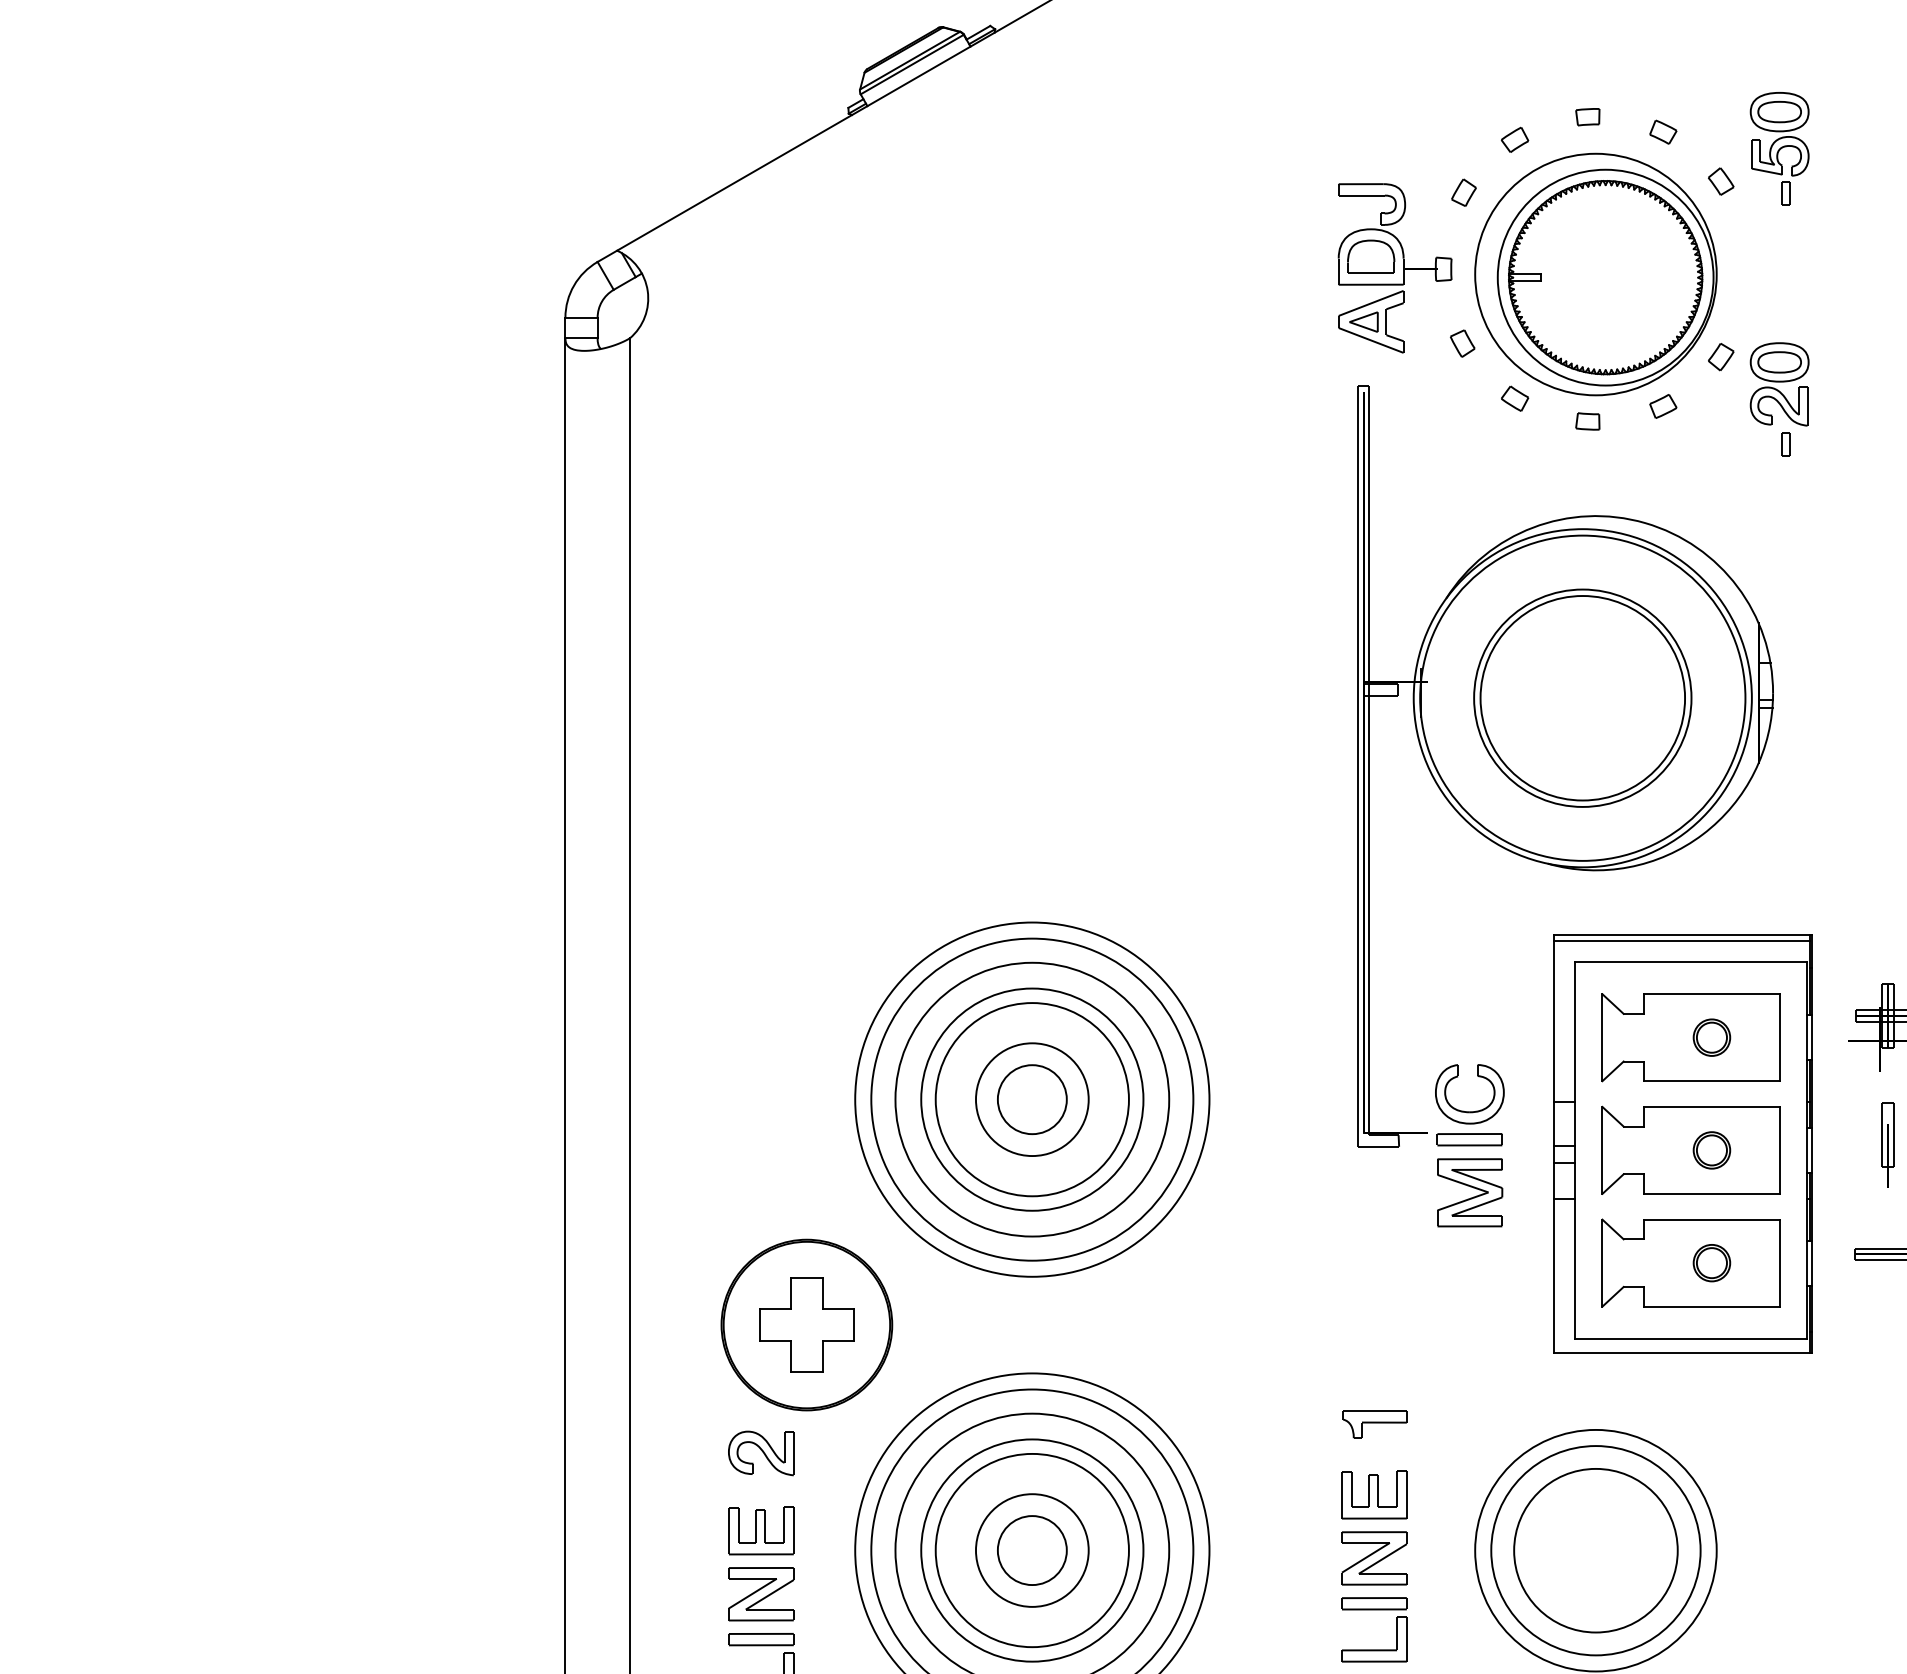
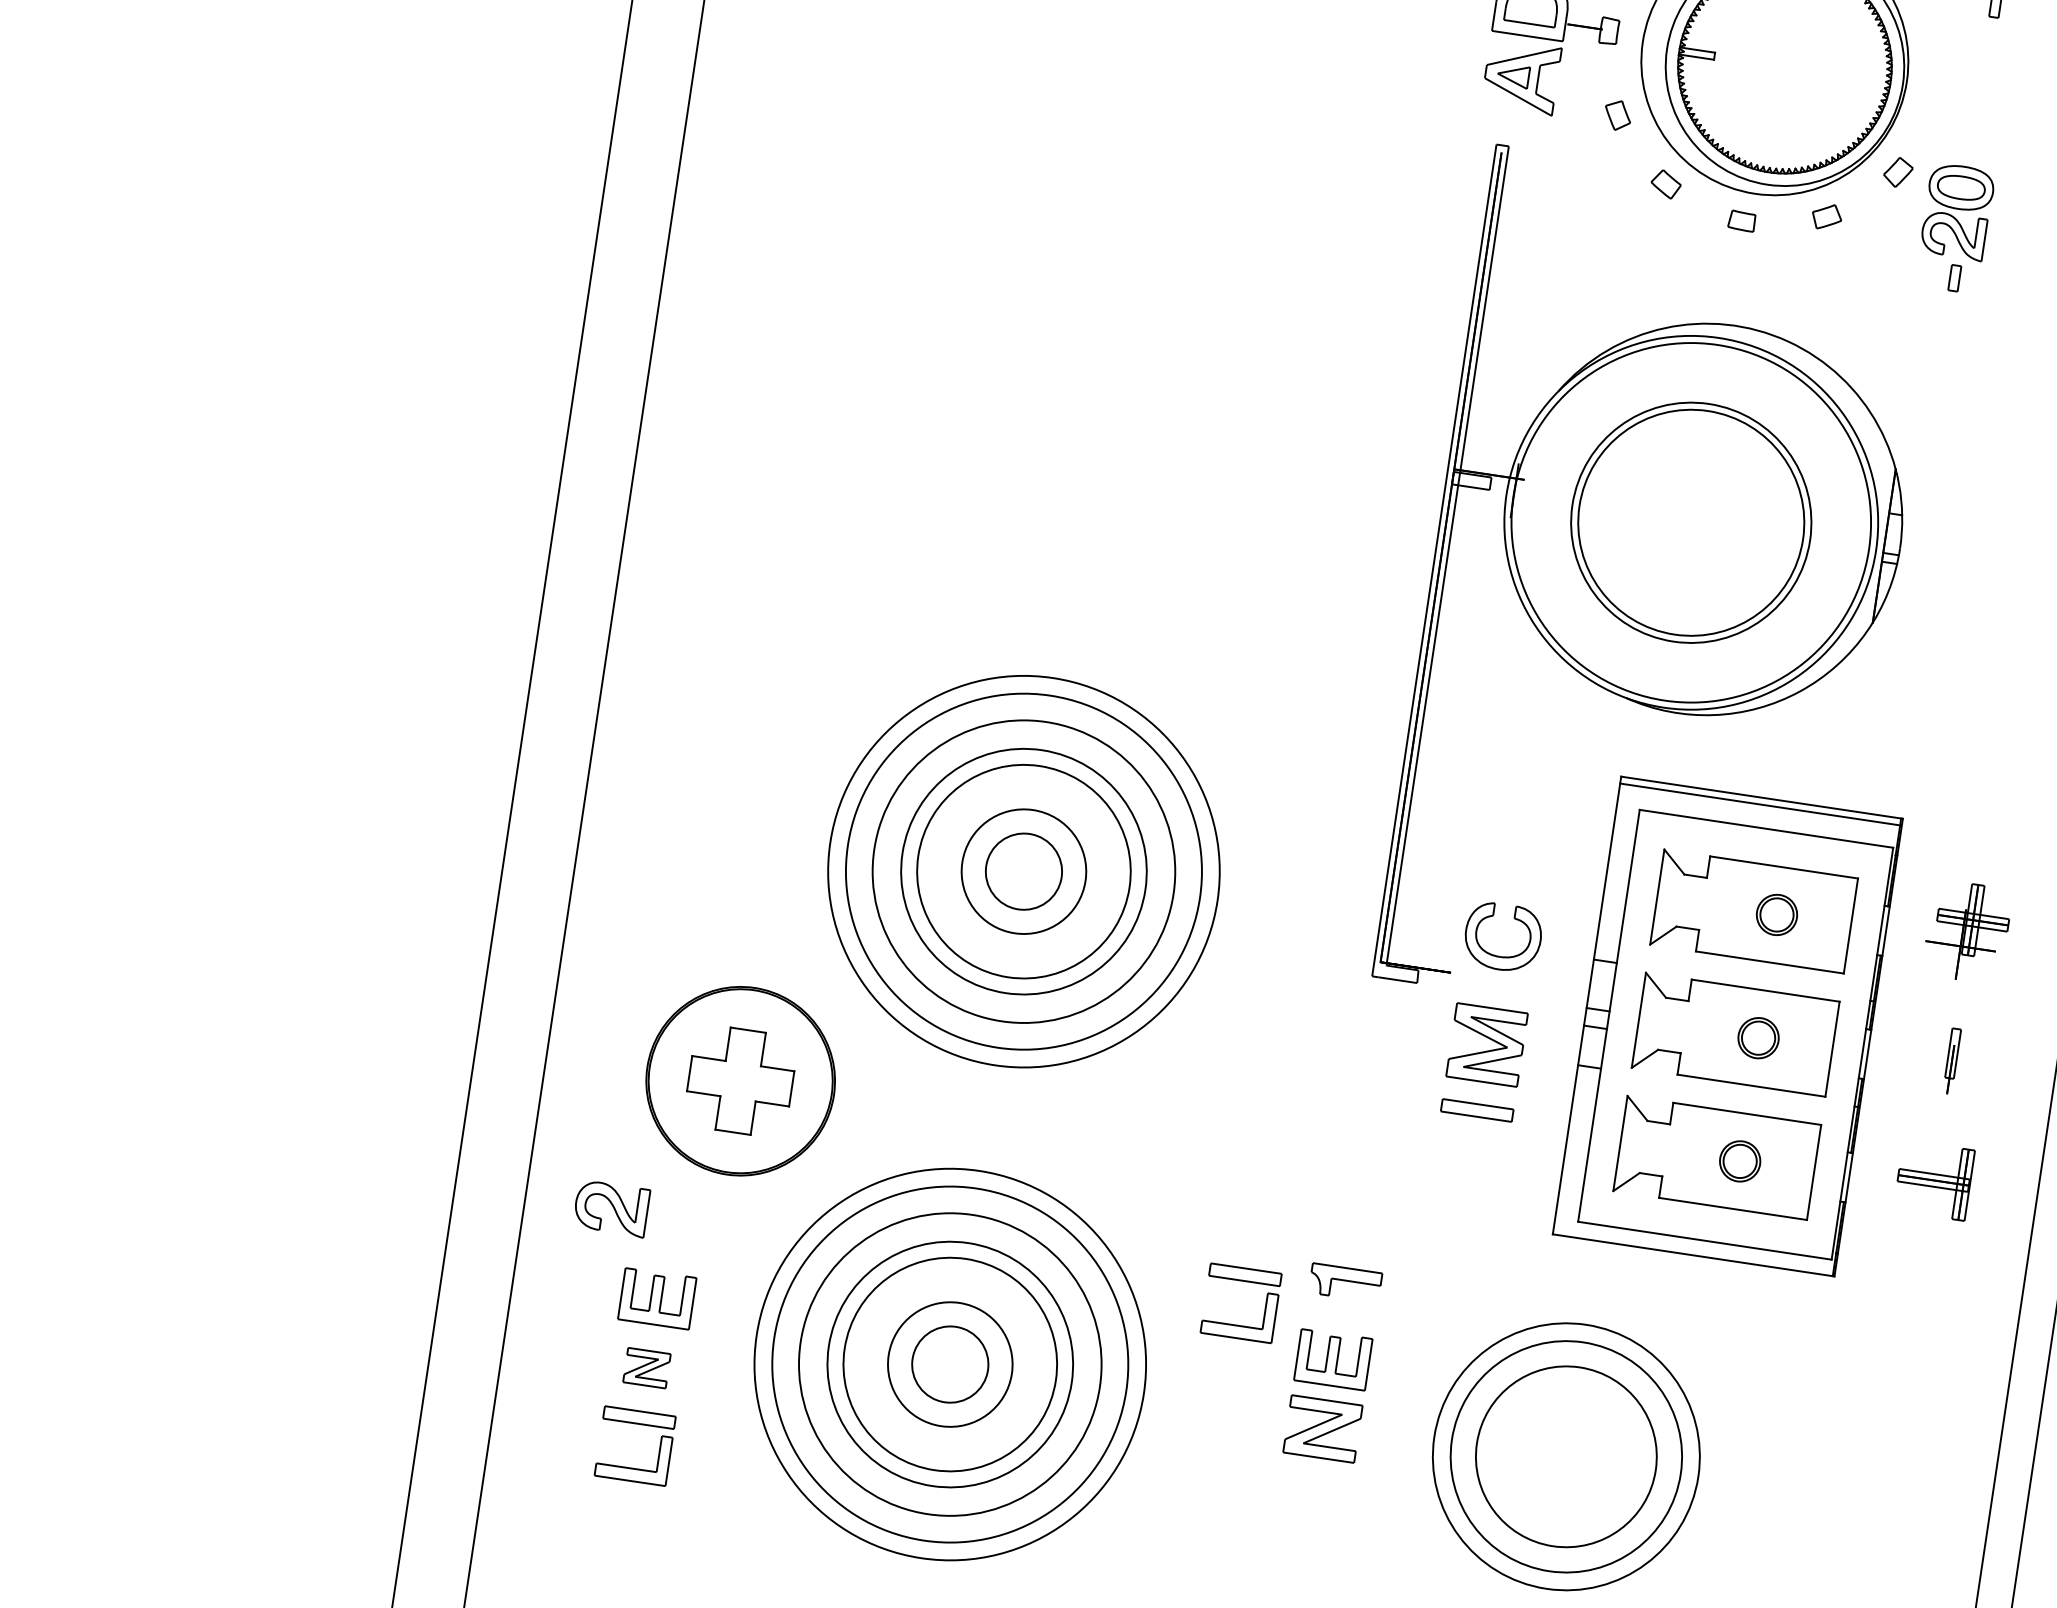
part: (1469, 1139) -> (1476, 1110), moved
part: (1887, 1144) -> (1951, 1060), size x0.7
part: (761, 1453) -> (611, 1208), moved
part: (761, 1594) -> (647, 1368), size x0.6
part: (1374, 1610) -> (1244, 1282), moved

